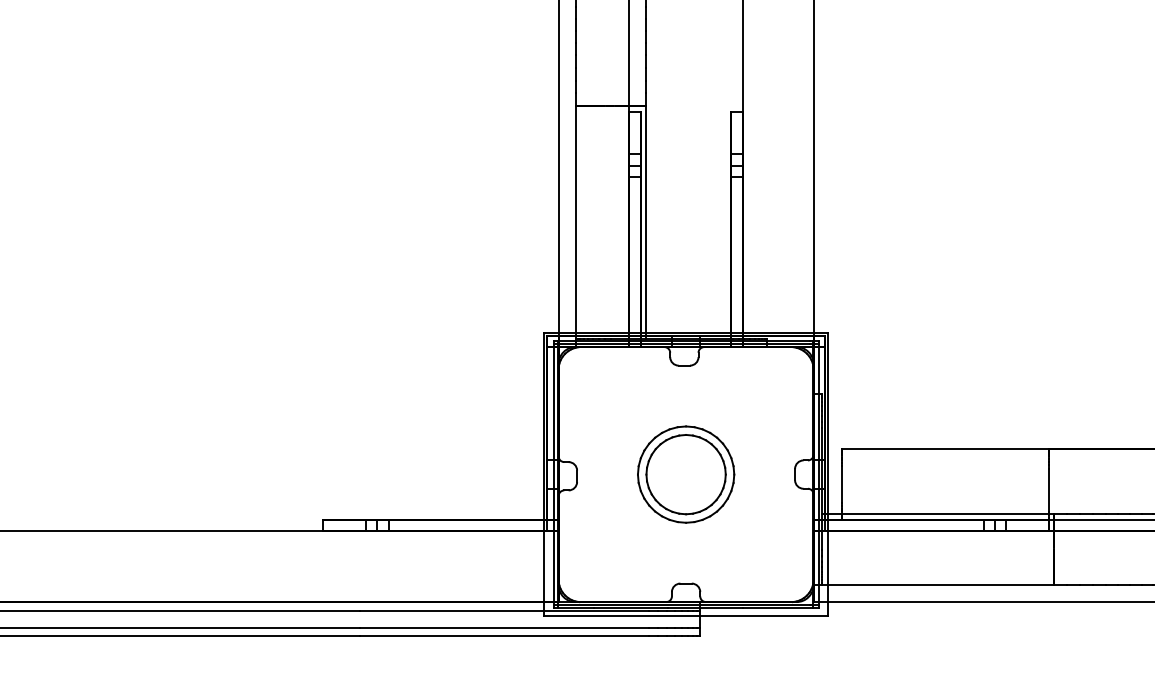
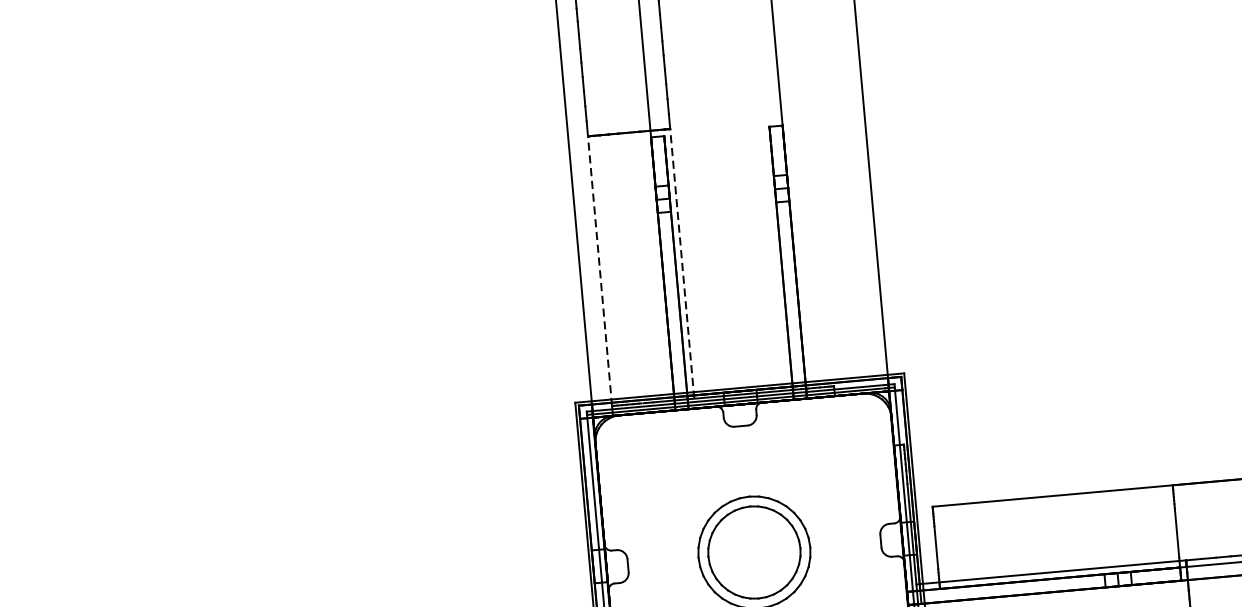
line: (575, 221) -> (599, 270), solid -> dashed
line: (646, 221) -> (682, 262), solid -> dashed

